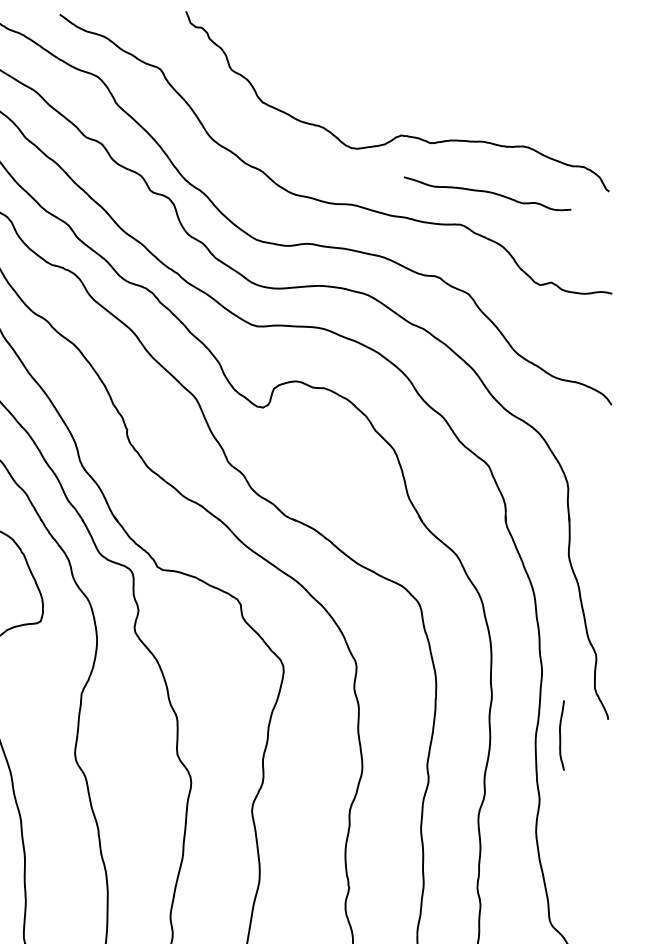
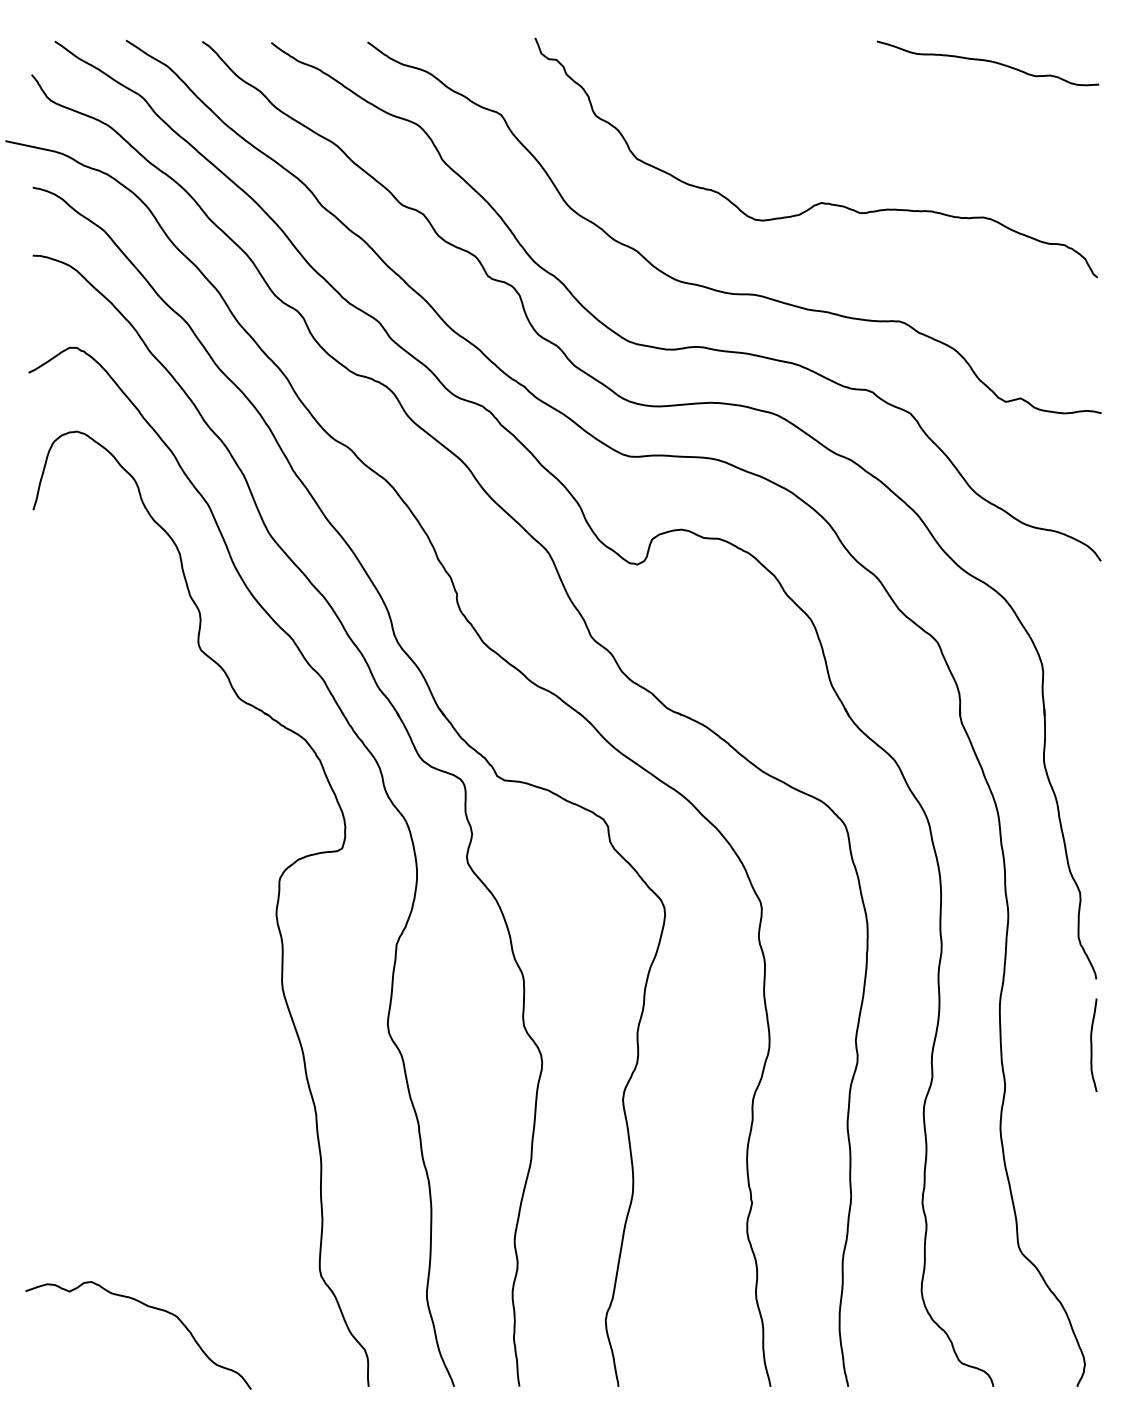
curve: (488, 193) -> (989, 62), moved
curve: (560, 734) -> (1092, 1044), moved

